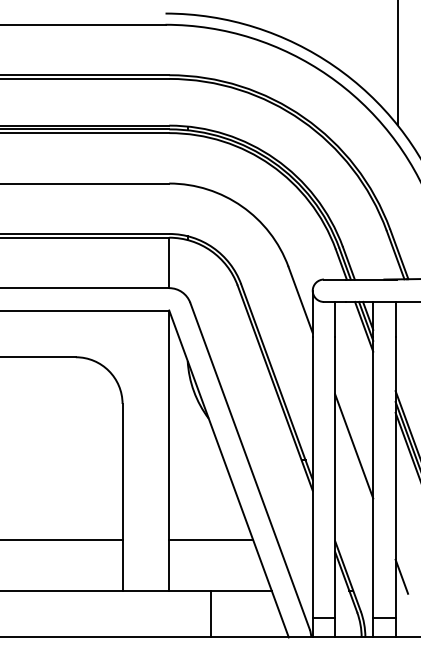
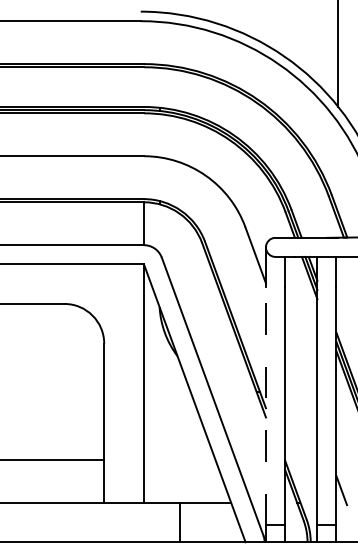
line: (354, 446) -> (301, 379), removed
line: (312, 476) -> (265, 405), solid -> dashed
line: (211, 540) -> (179, 459), removed

